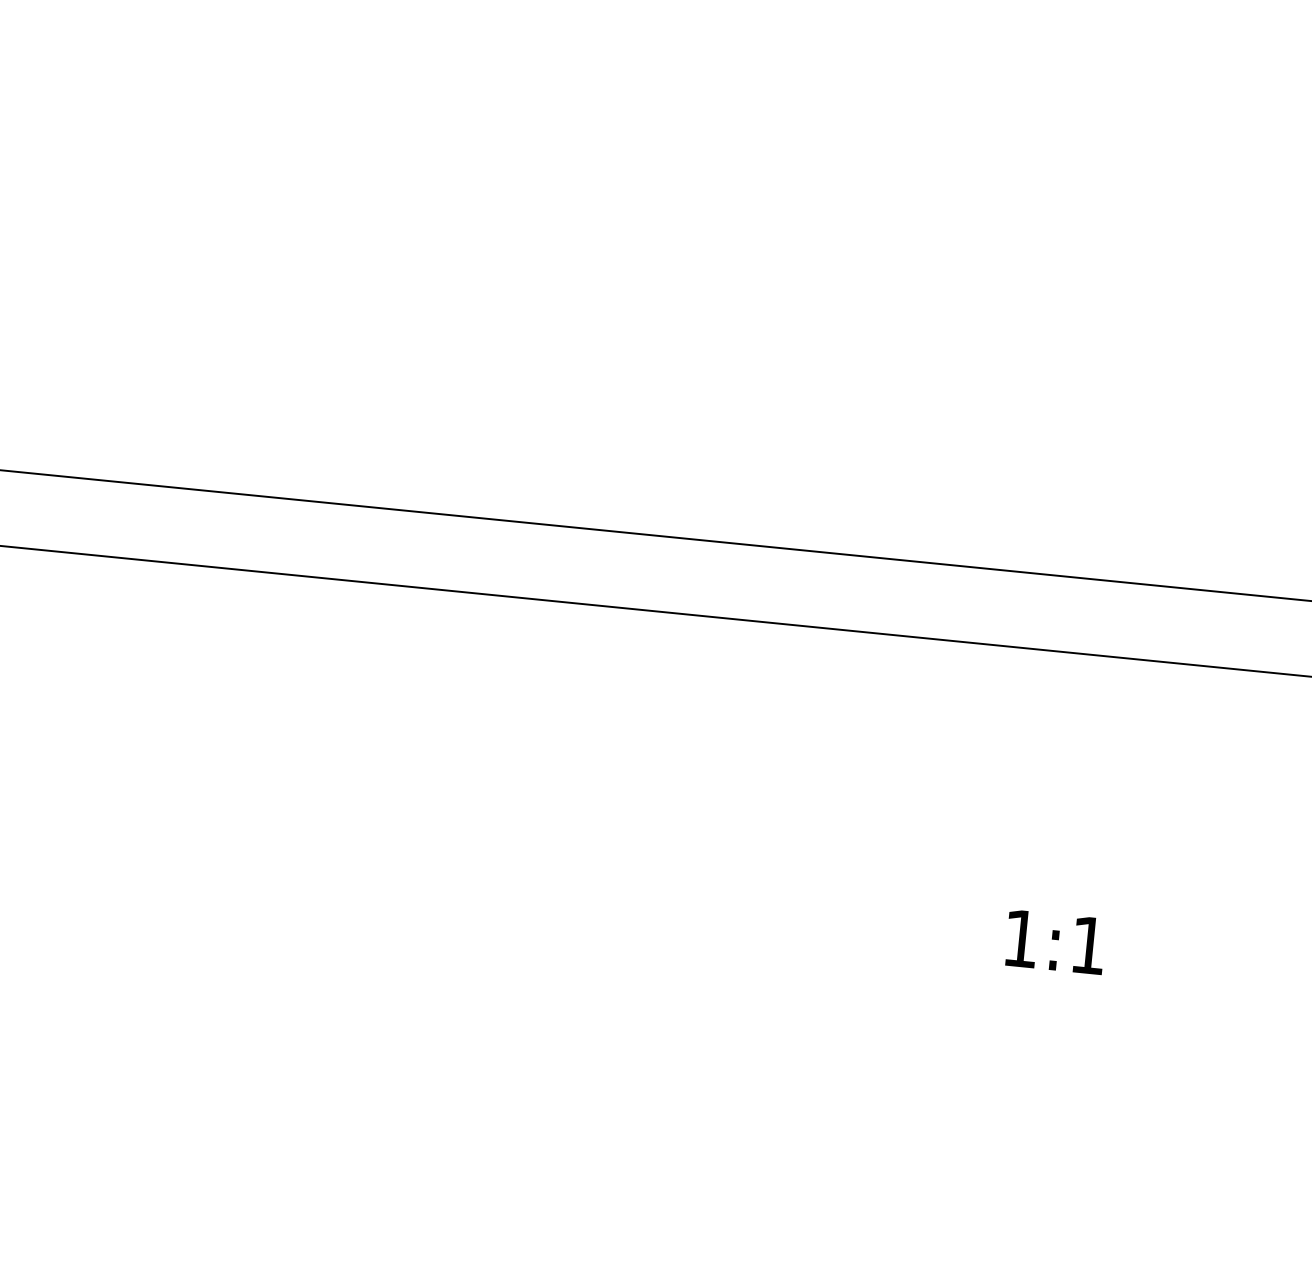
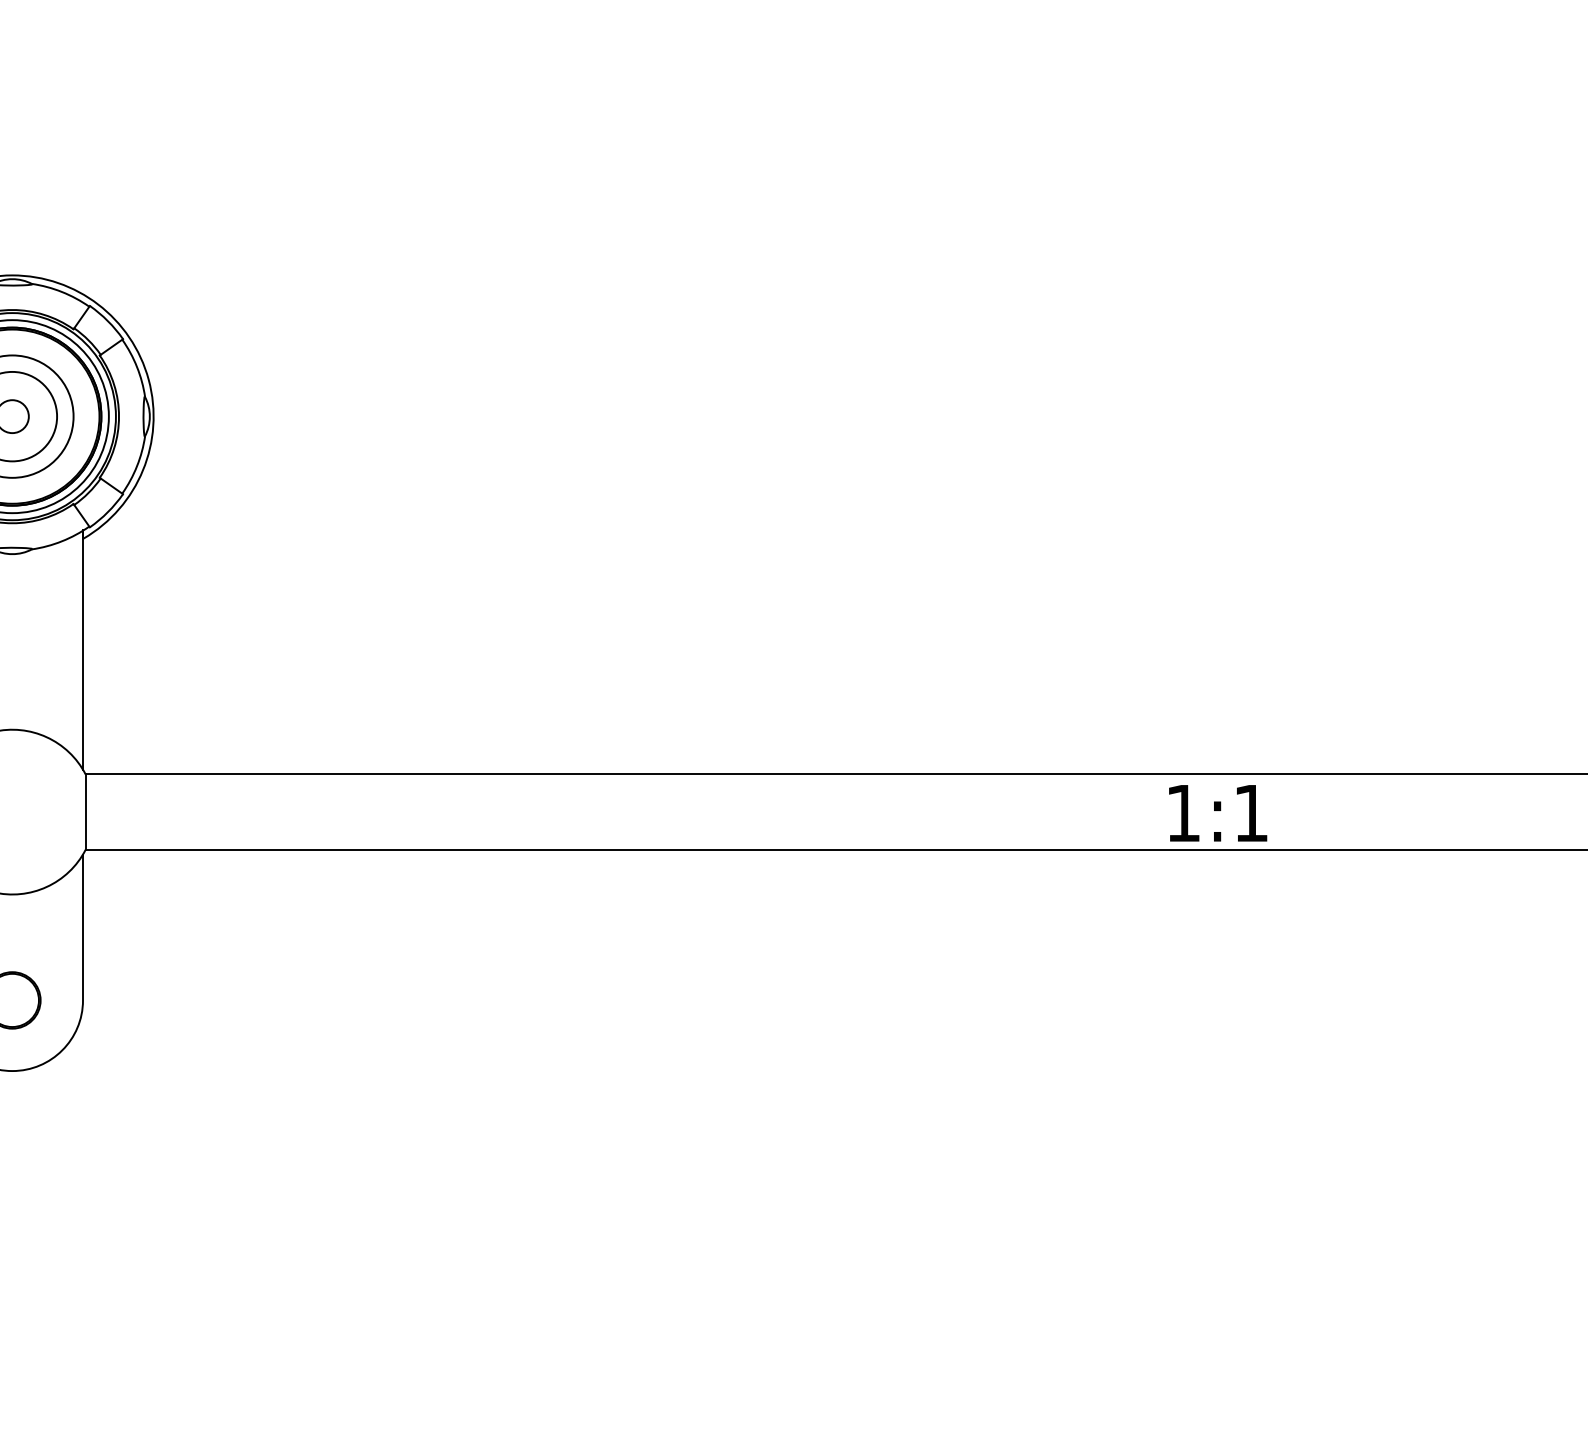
text: (1056, 942) -> (1218, 813), moved

